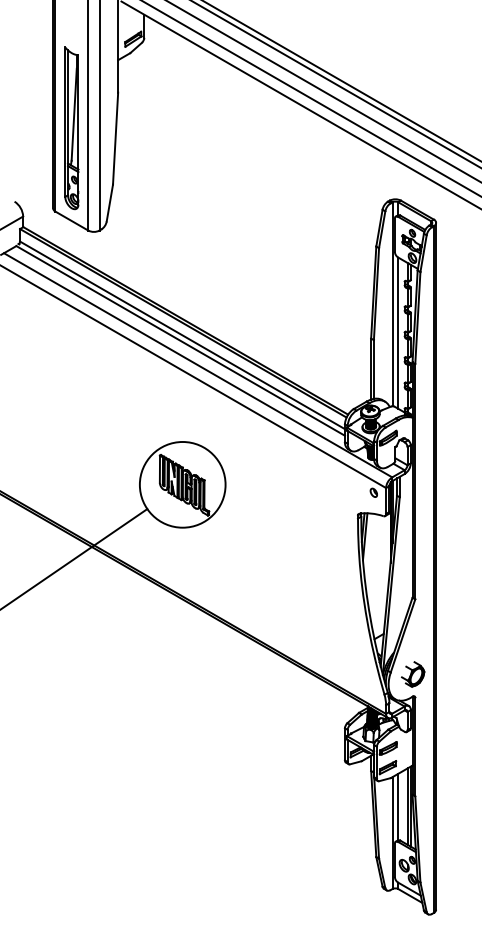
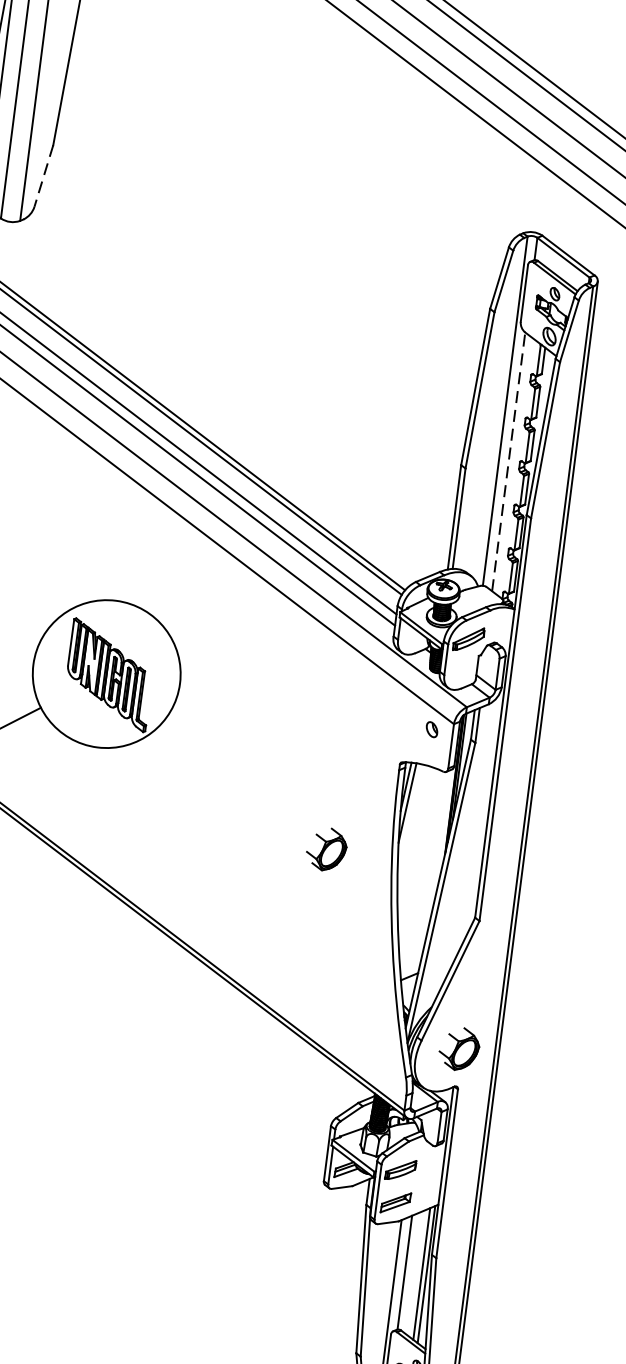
line: (109, 203) -> (43, 176), solid -> dashed
line: (398, 333) -> (509, 462), solid -> dashed
part: (322, 569) -> (327, 849), added

